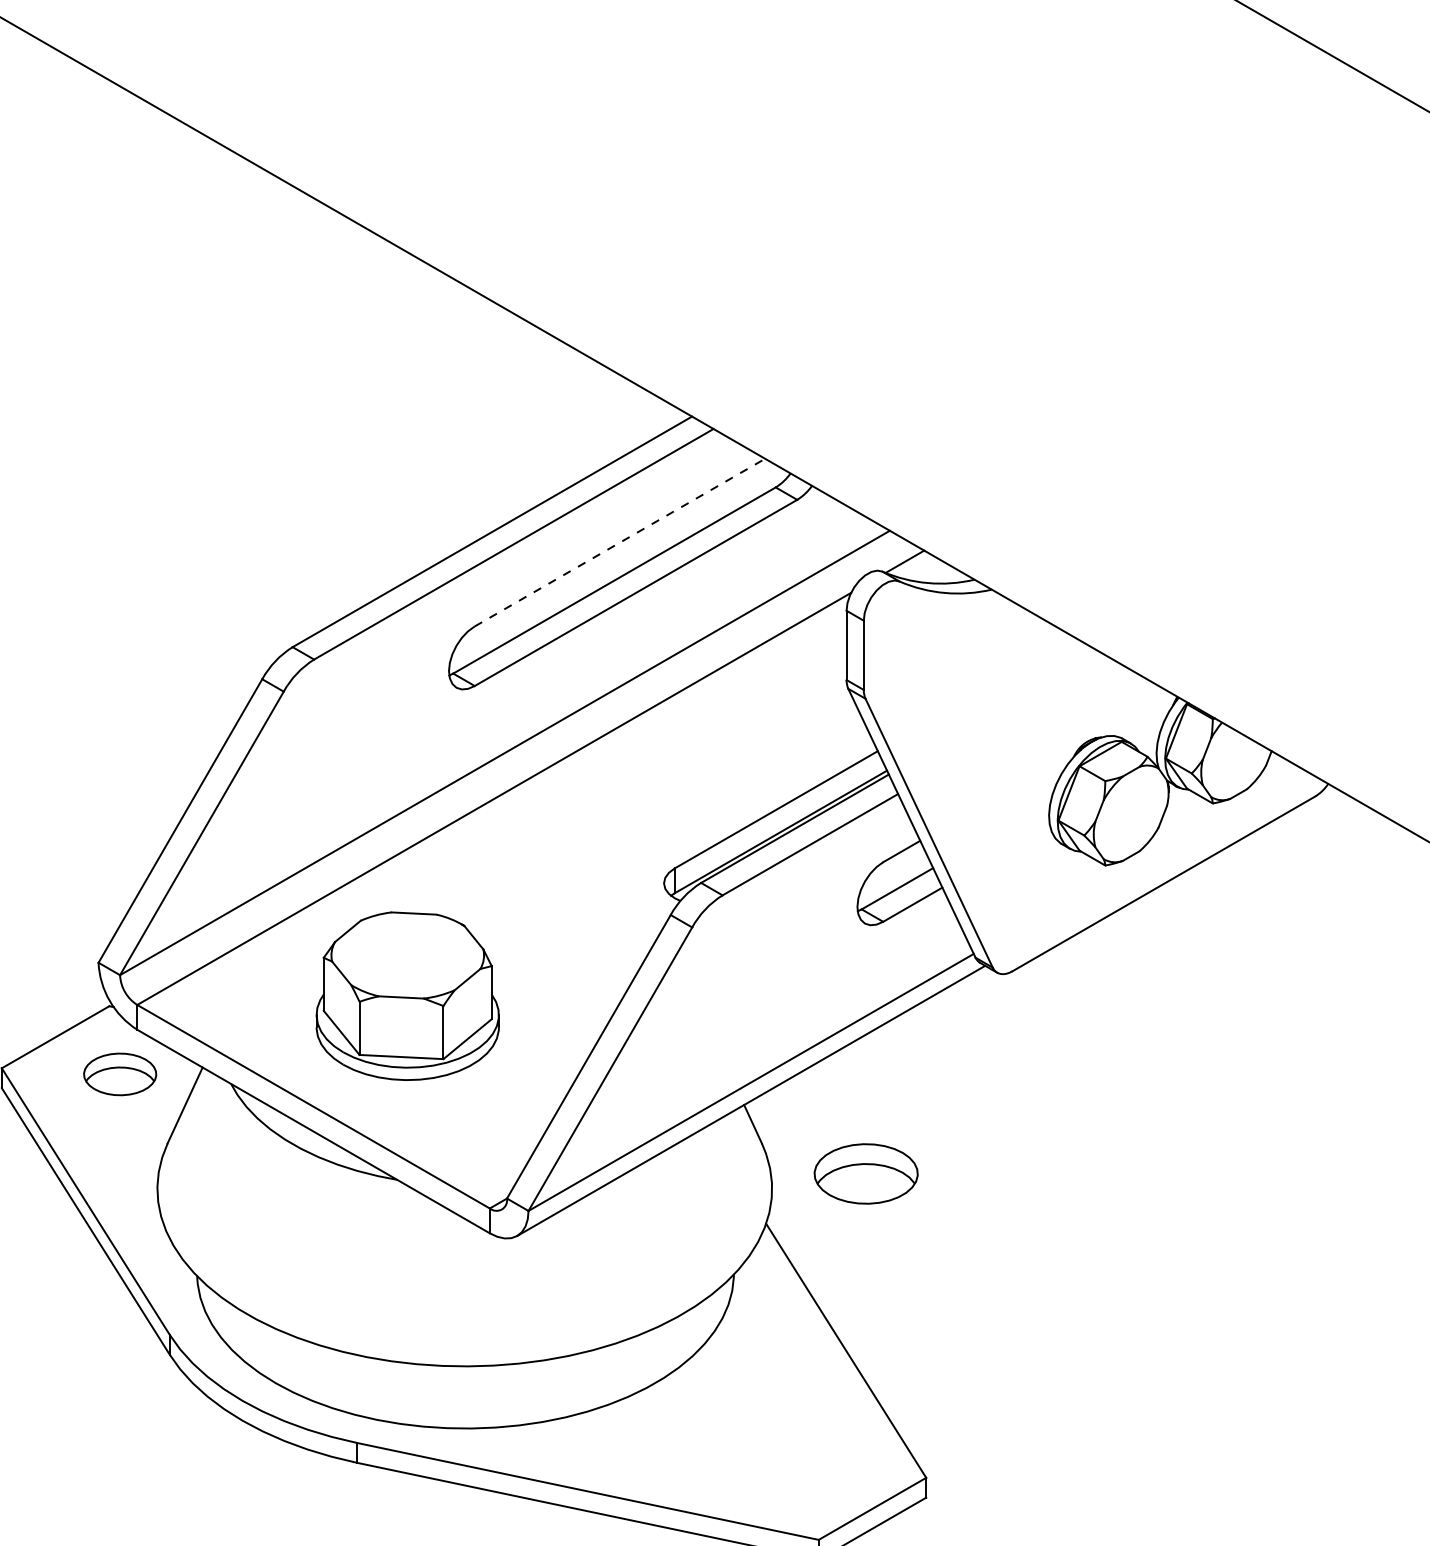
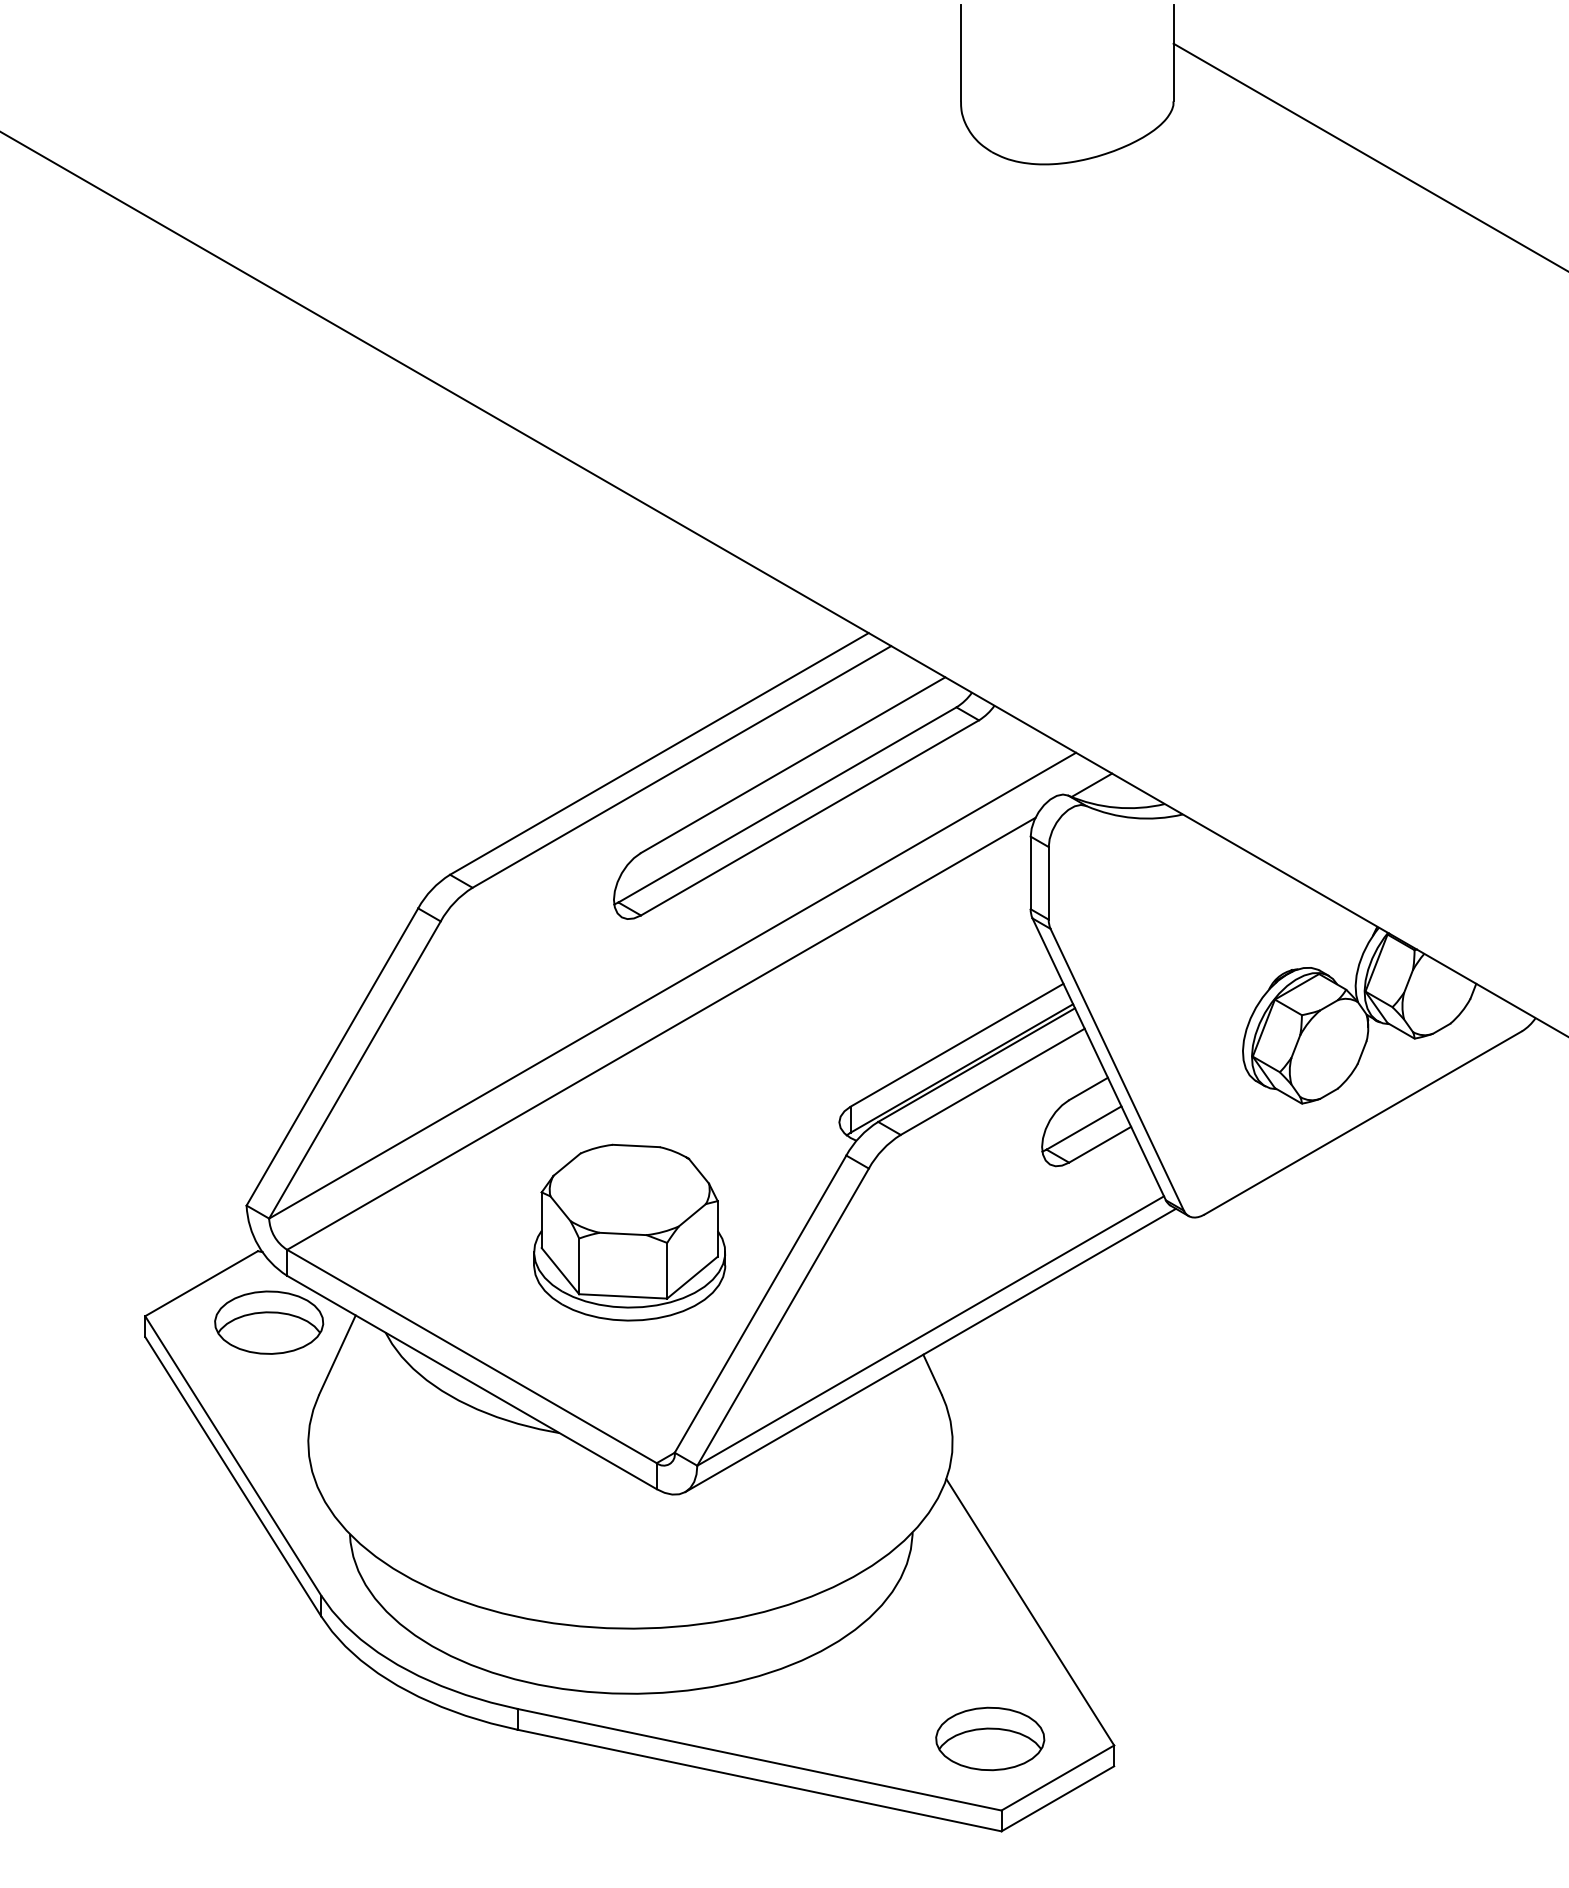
line: (620, 542) -> (793, 765), dashed -> solid
part: (407, 996) -> (629, 1232), moved
part: (120, 1074) -> (269, 1322), size x1.43
part: (866, 1173) -> (990, 1738), moved

